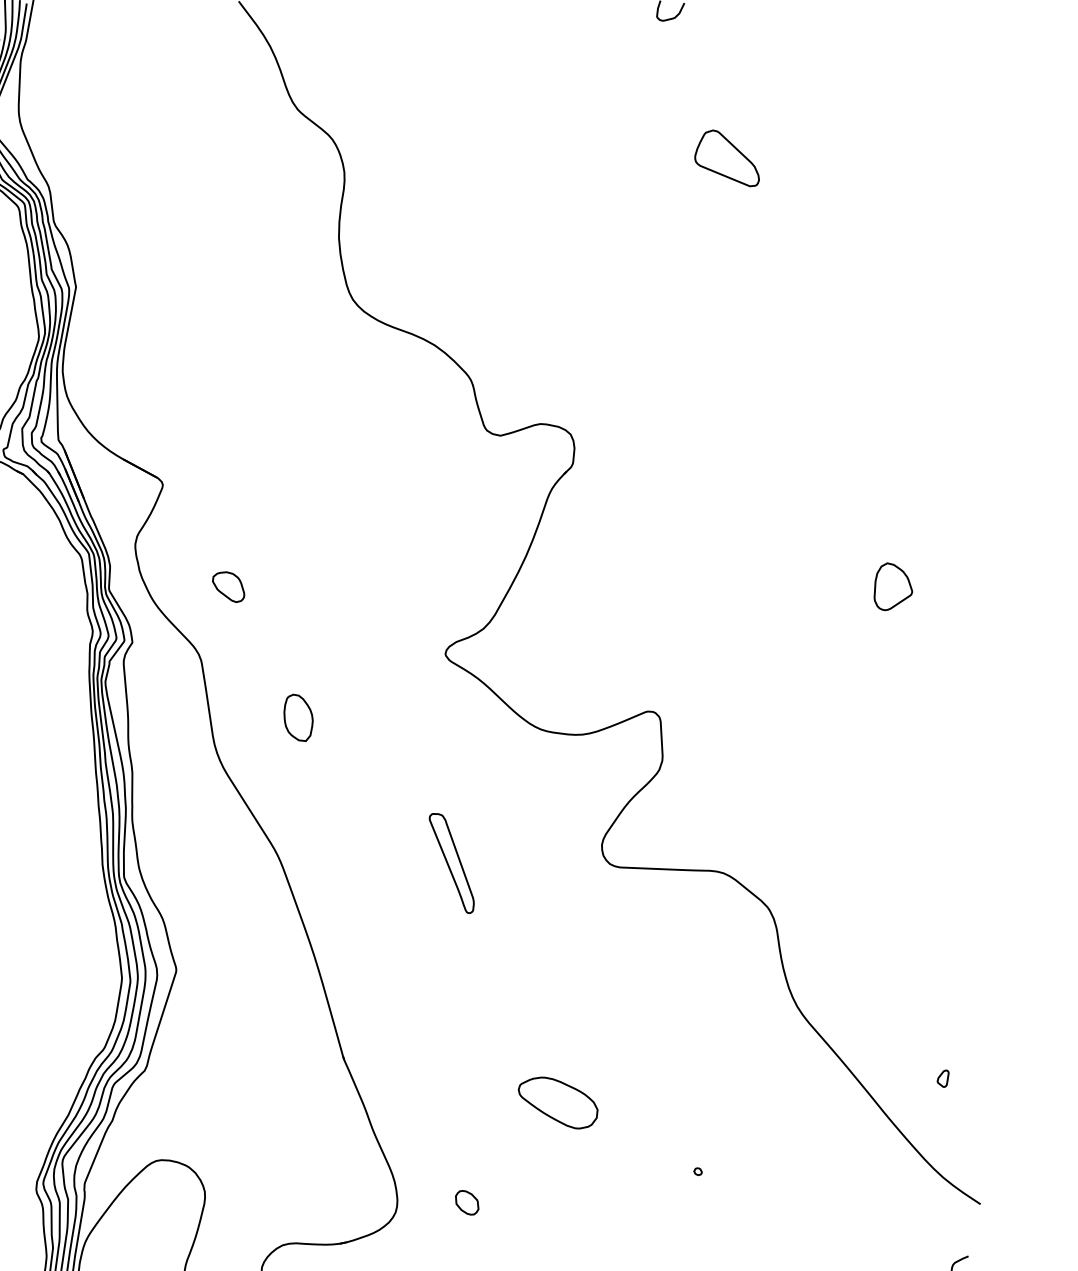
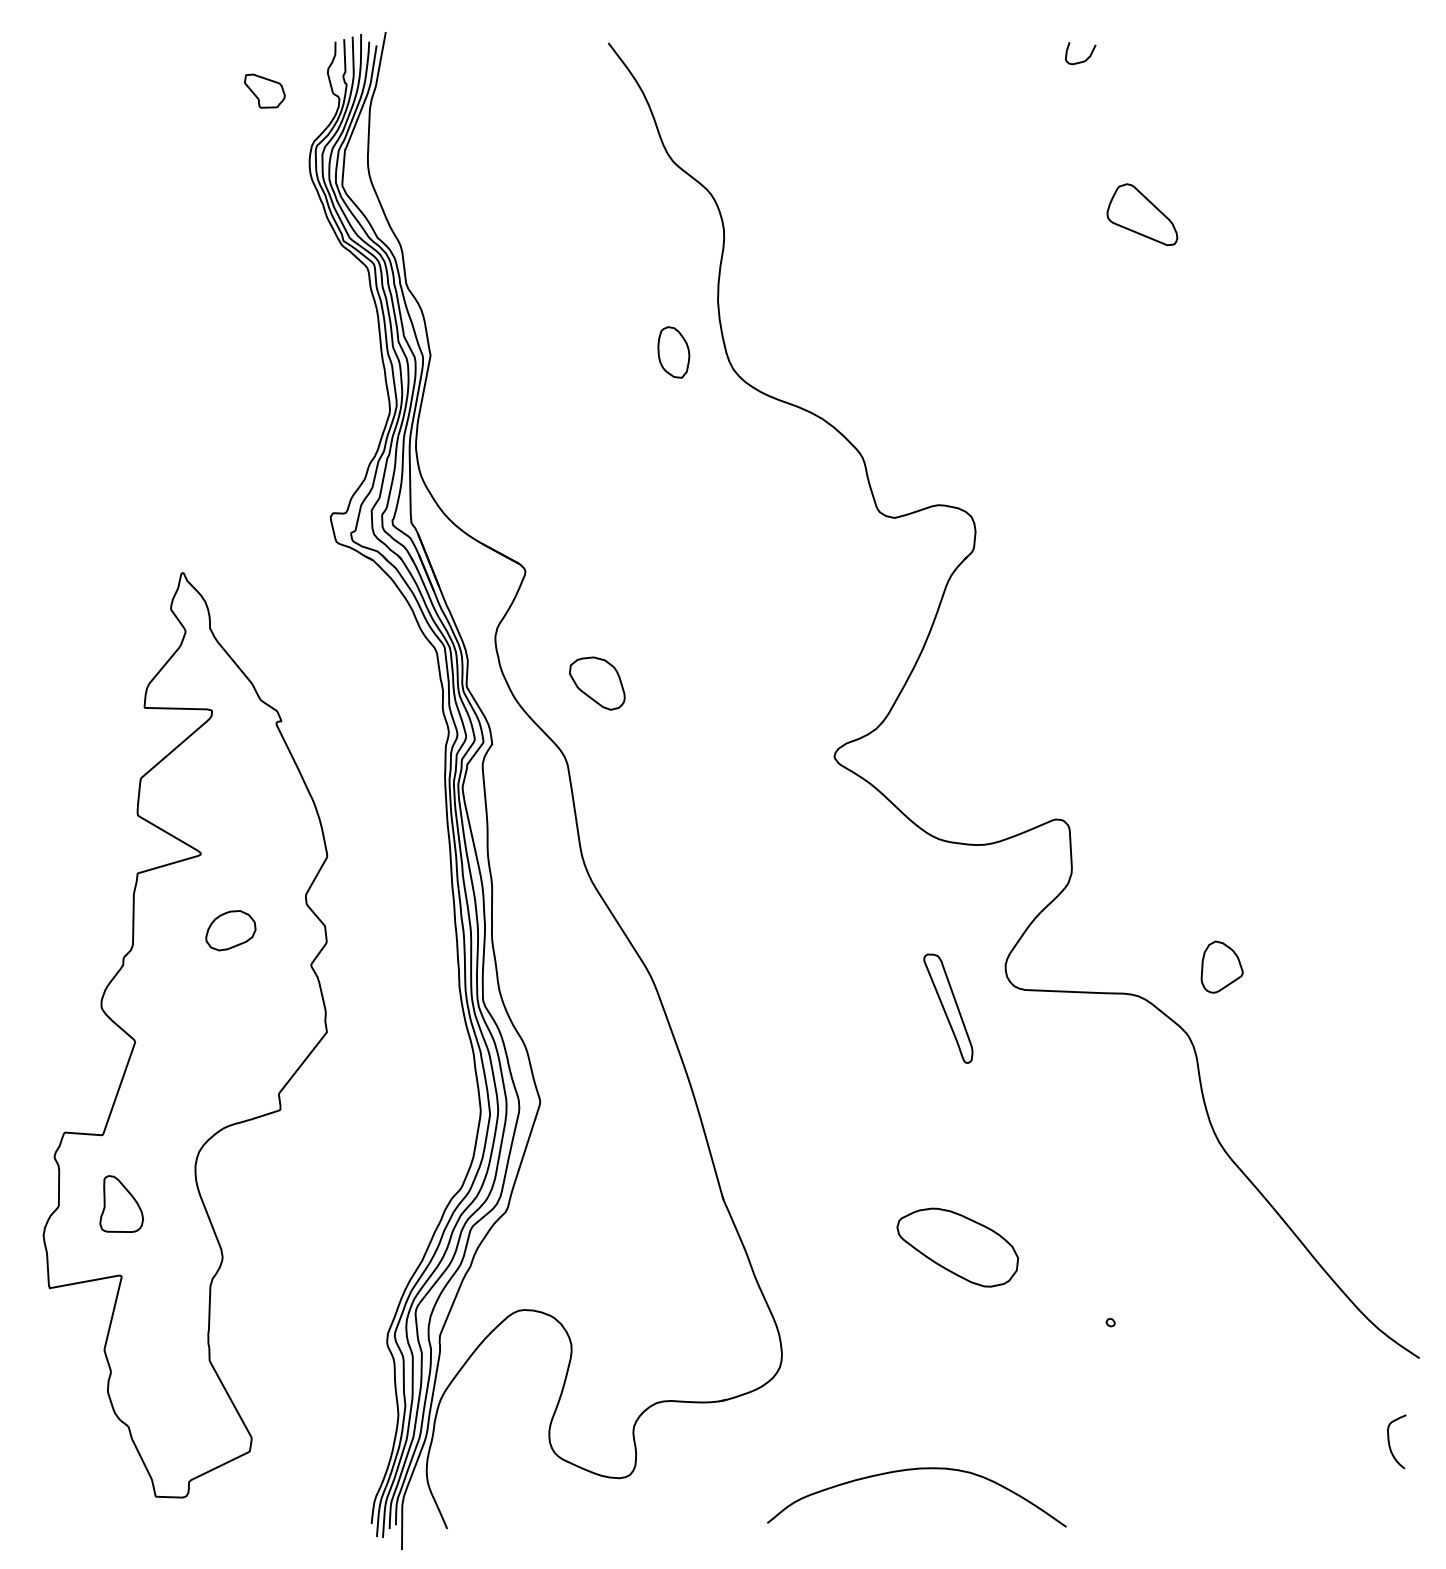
part: (892, 586) -> (1221, 966), moved
part: (228, 587) -> (597, 683), size x1.6
part: (298, 717) -> (673, 352), moved
part: (451, 863) -> (948, 1008), moved
part: (943, 1078) -> (1378, 1220), removed
part: (557, 1102) -> (957, 1247), size x1.4
part: (467, 1202) -> (858, 1356), removed

